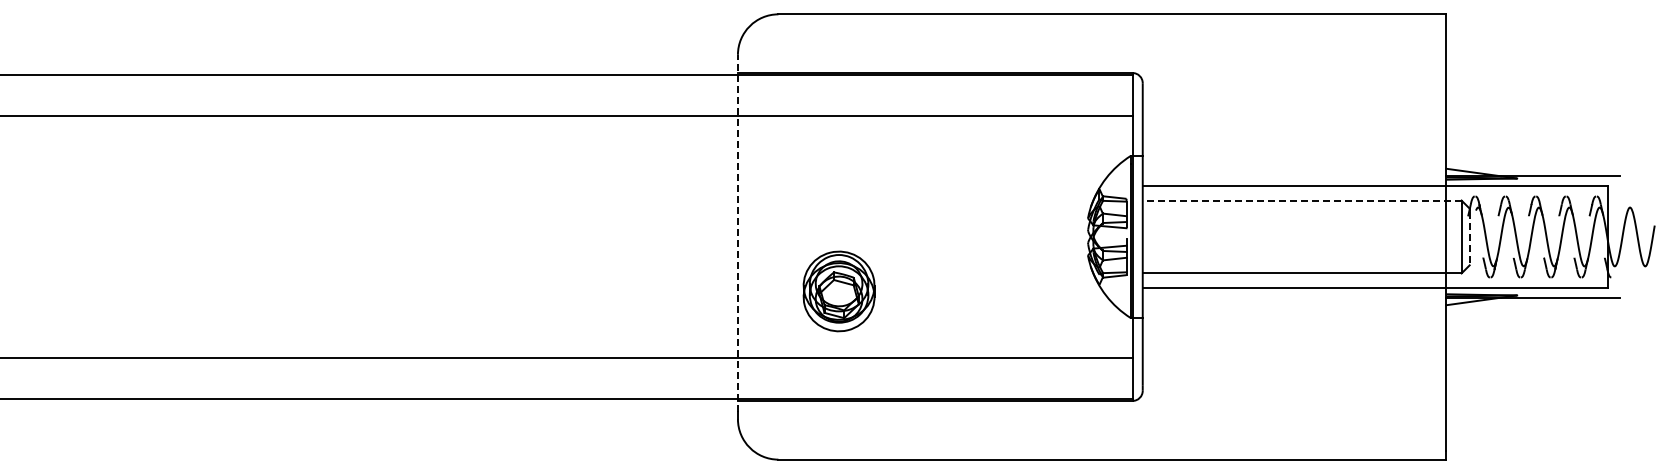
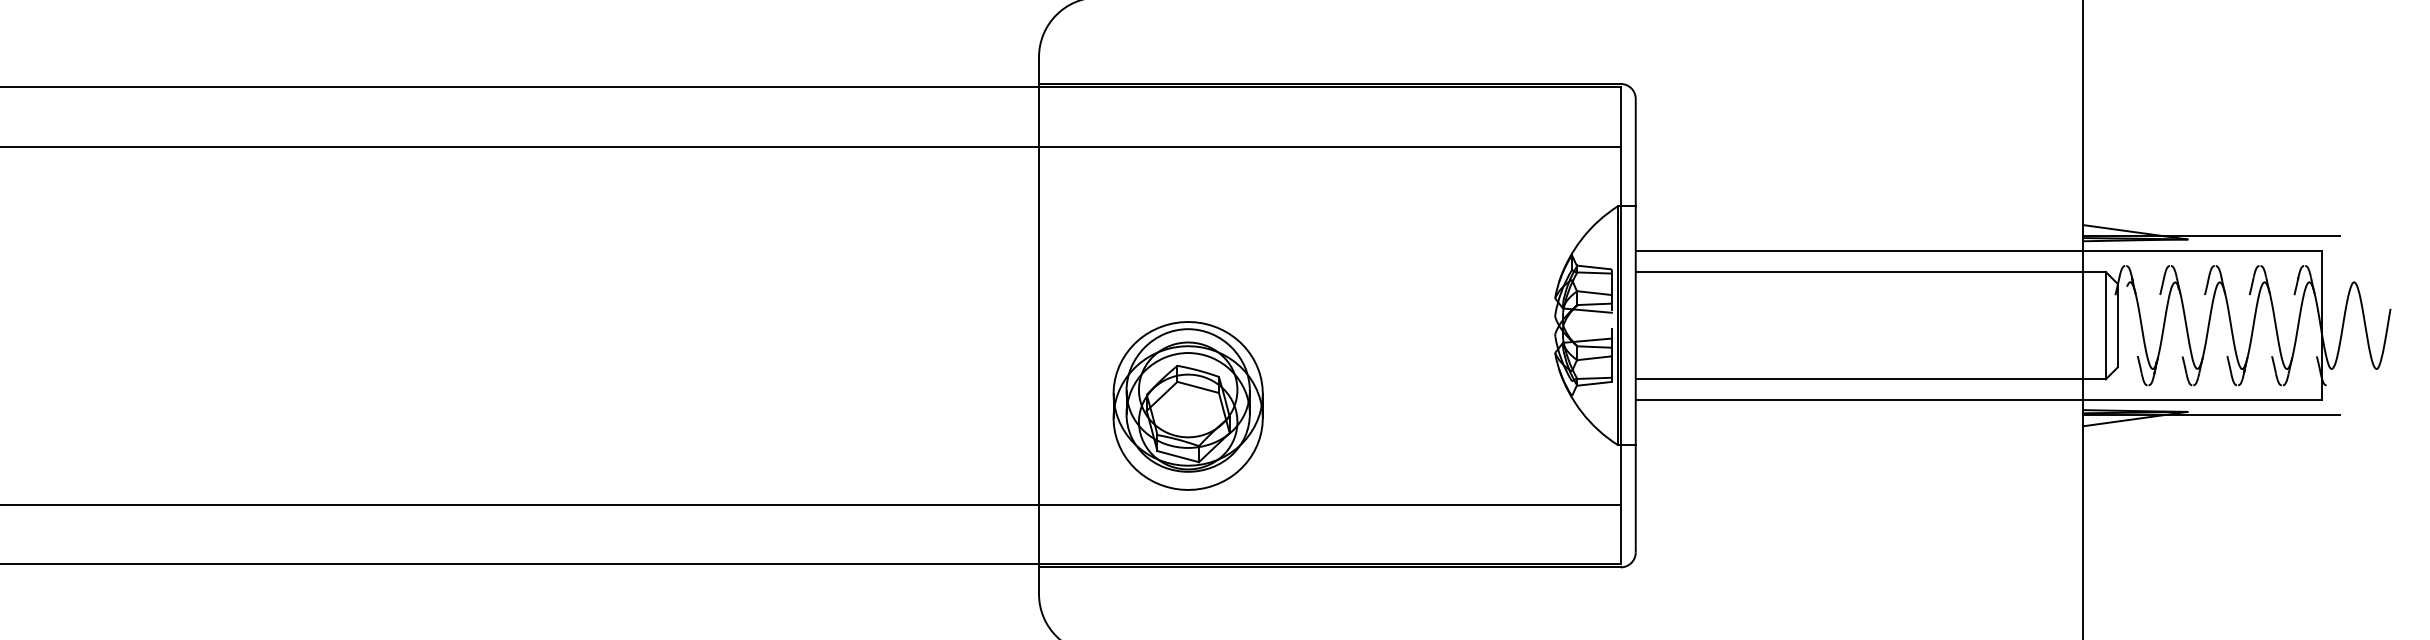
line: (1301, 200) -> (1869, 271), dashed -> solid
line: (737, 233) -> (1038, 320), dashed -> solid
line: (1469, 238) -> (2117, 327), dashed -> solid
part: (838, 291) -> (1187, 406), size x1.43

